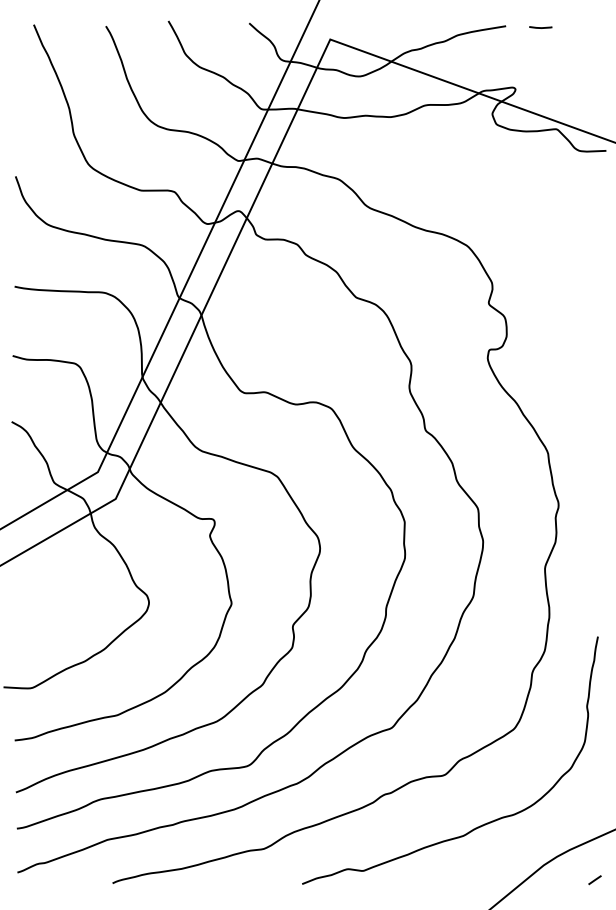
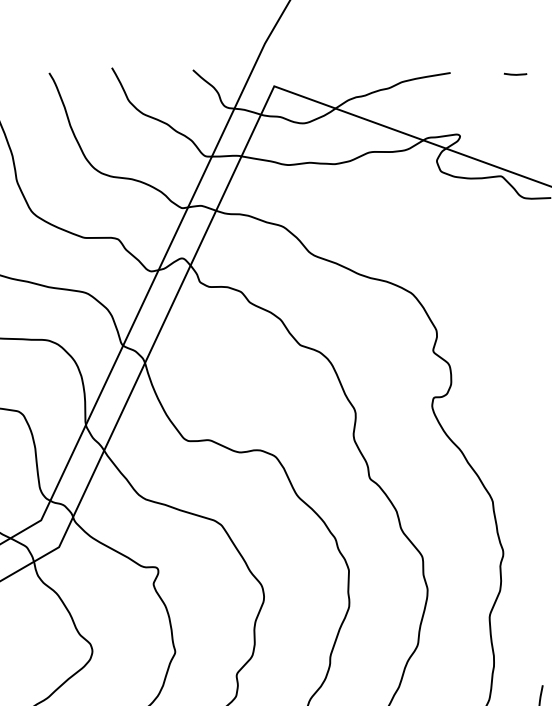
line: (540, 27) -> (515, 74), moved

